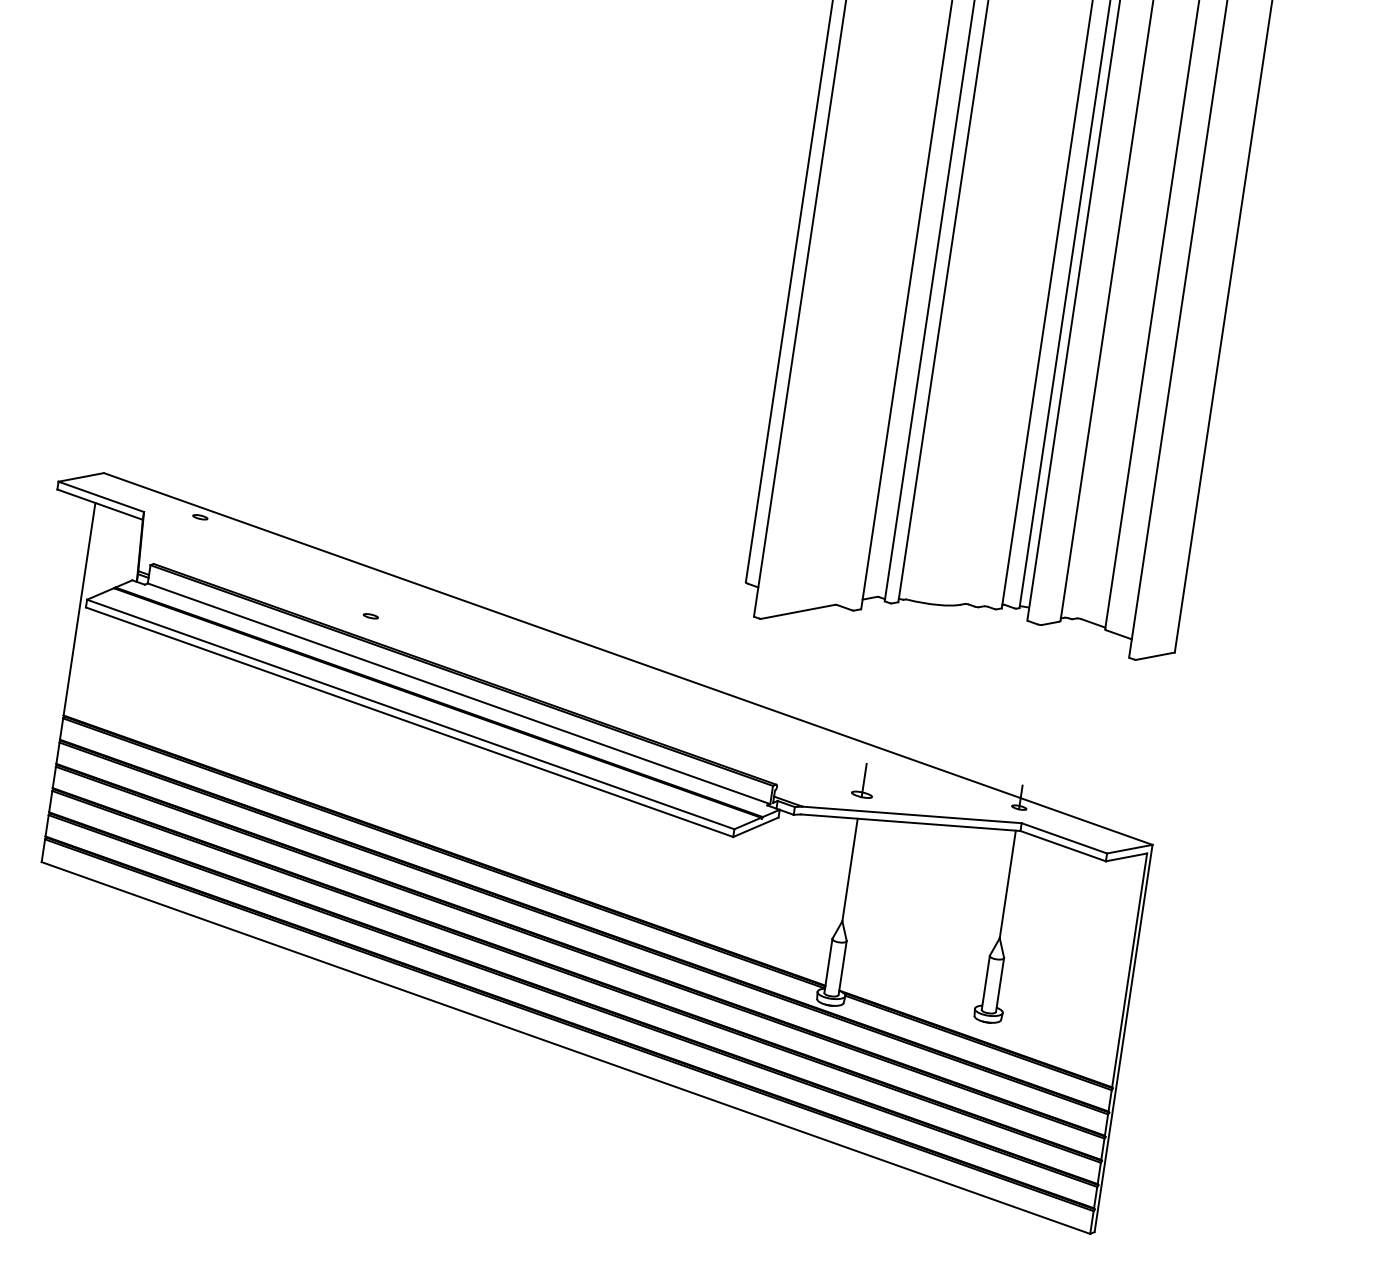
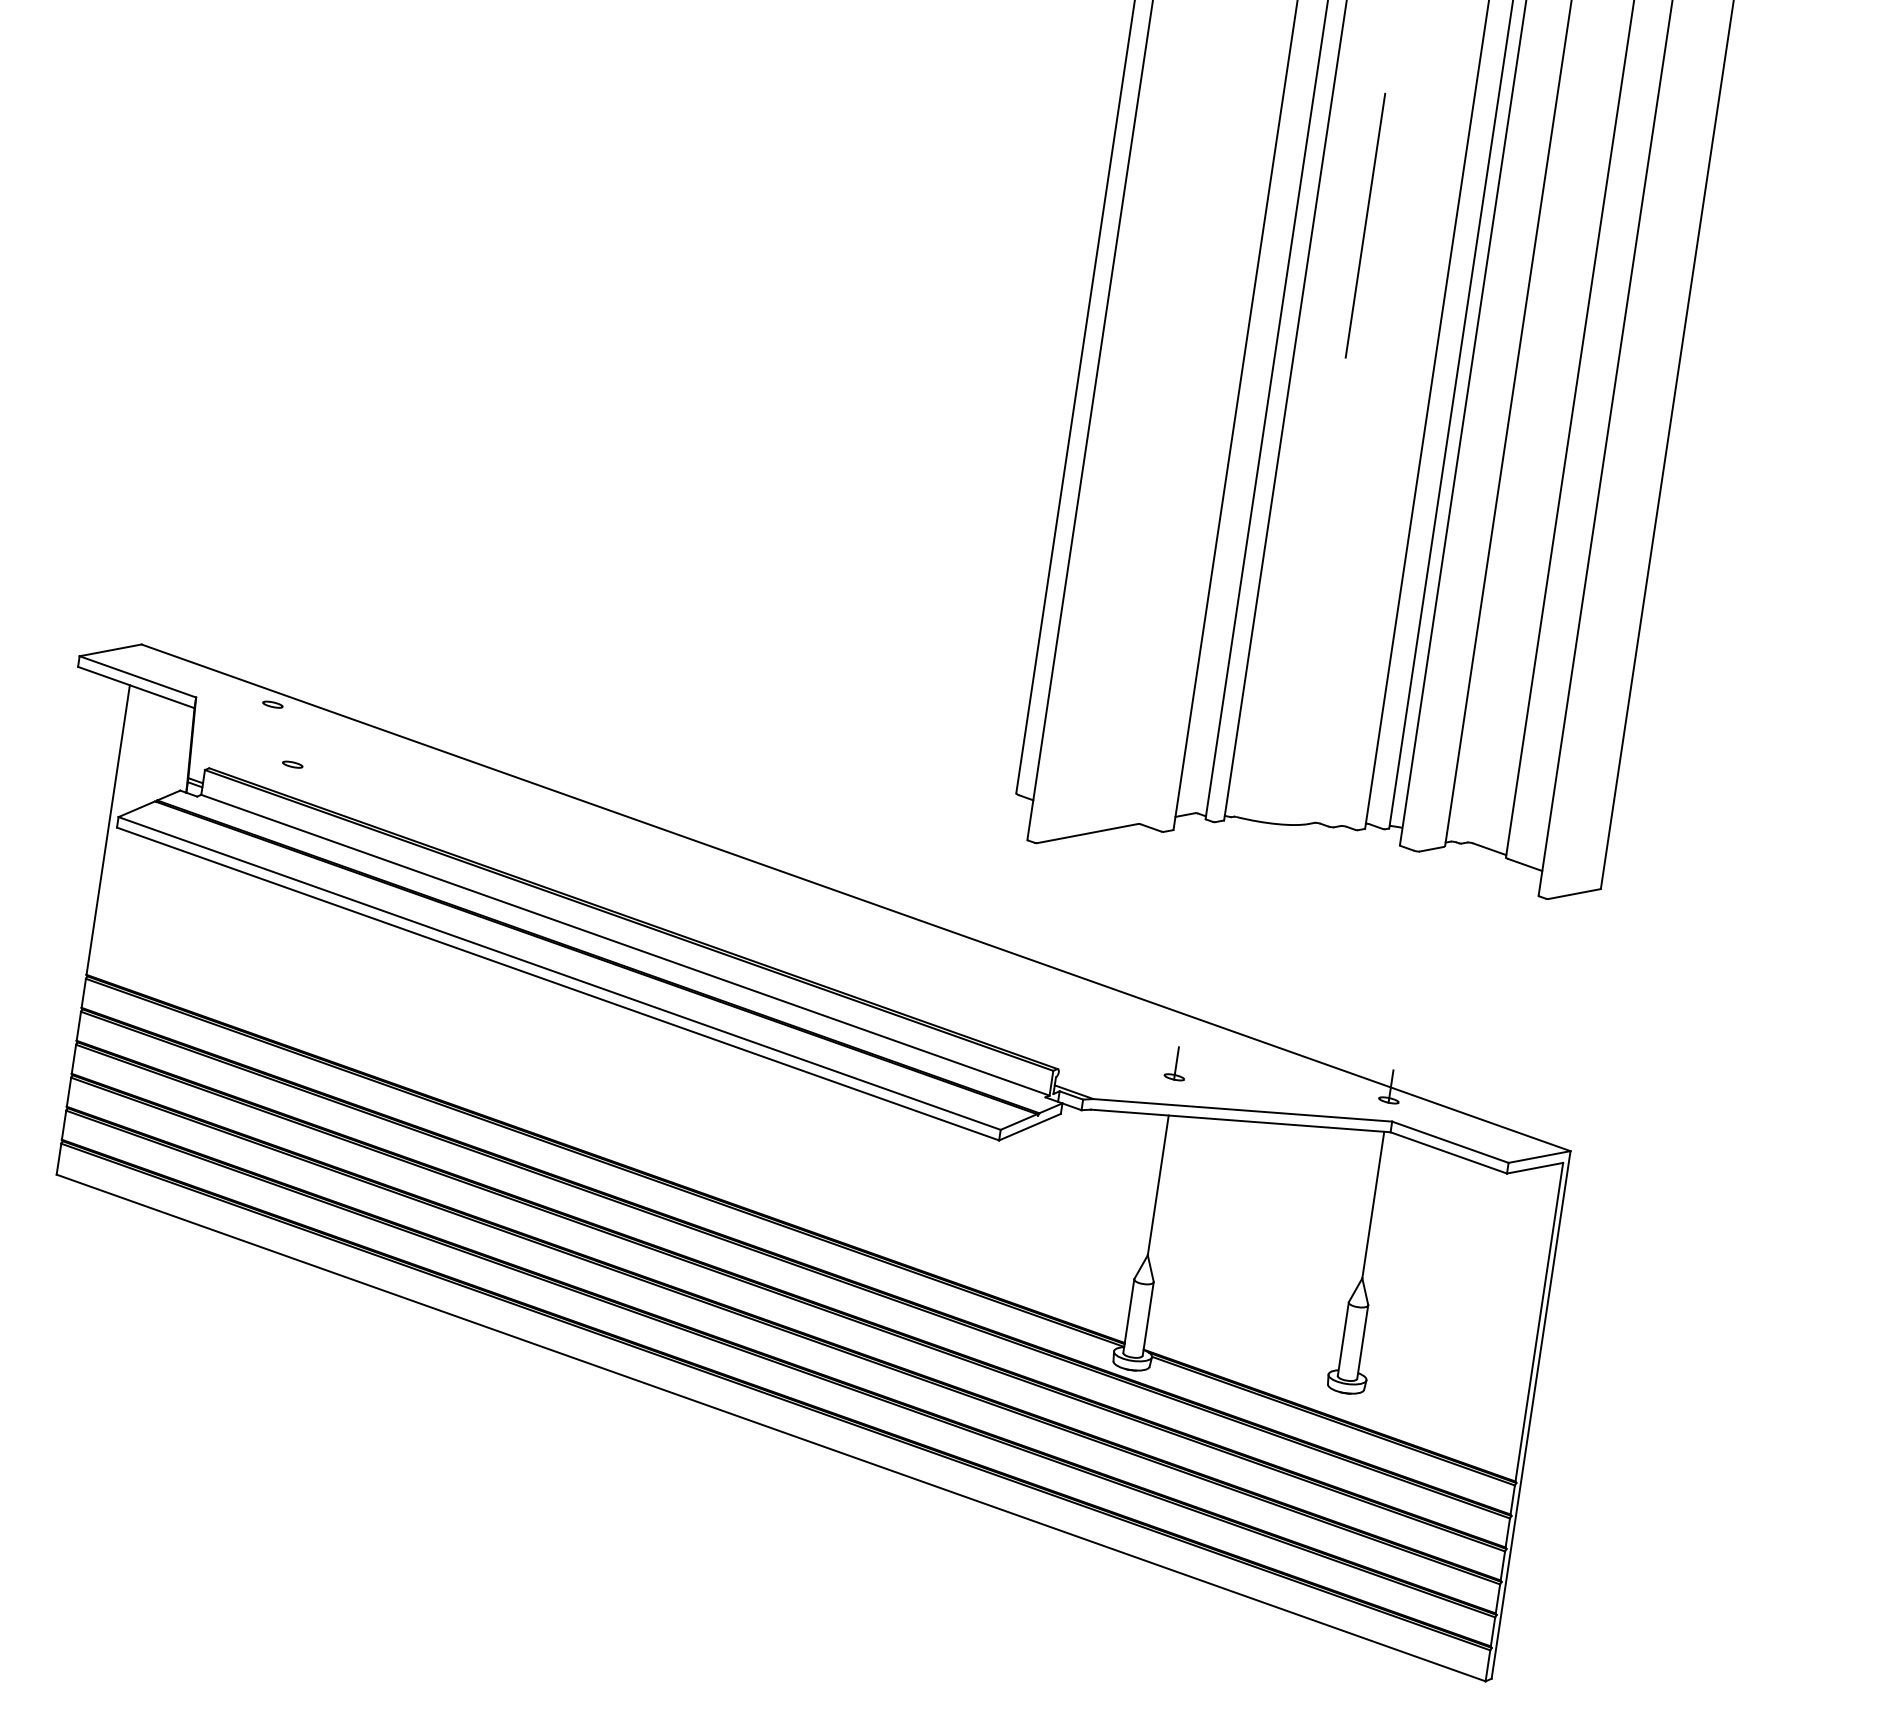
line: (1001, 165) -> (1364, 225), added
part: (370, 616) -> (292, 764), moved
part: (861, 780) -> (1173, 1063), size x0.71

